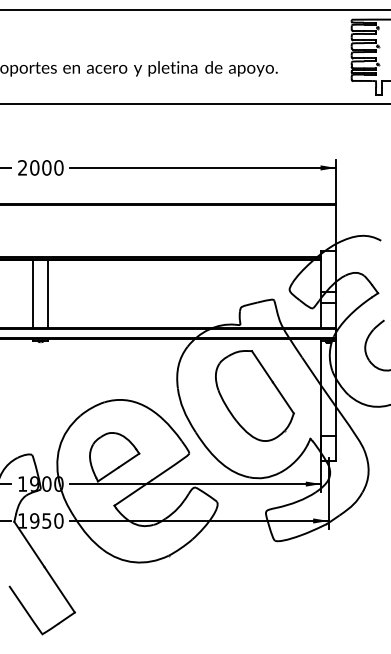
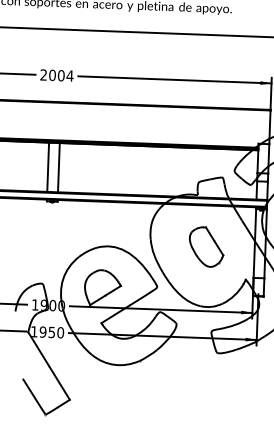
text: (58, 167) -> (69, 75), 2000 -> 2004
part: (254, 395) -> (206, 246), size x0.6

